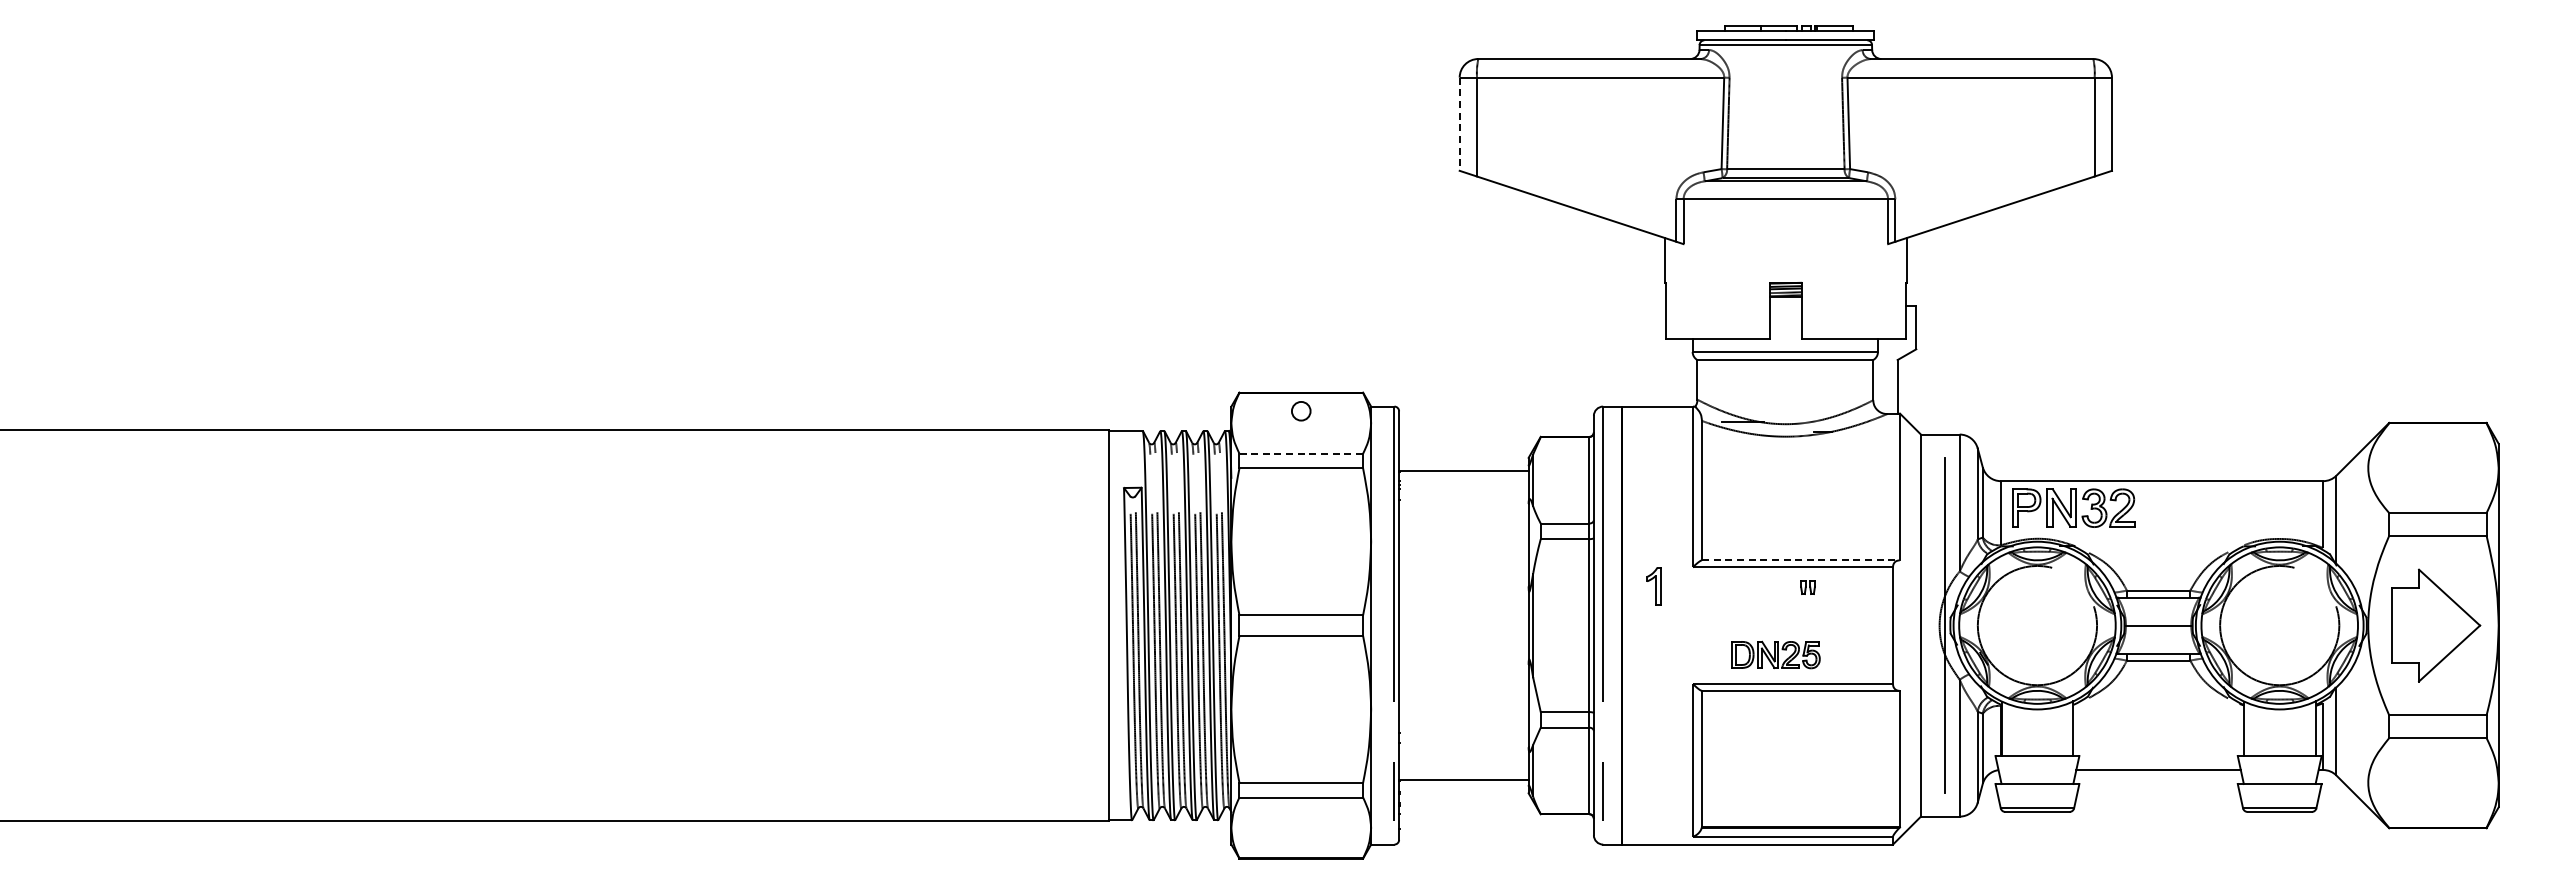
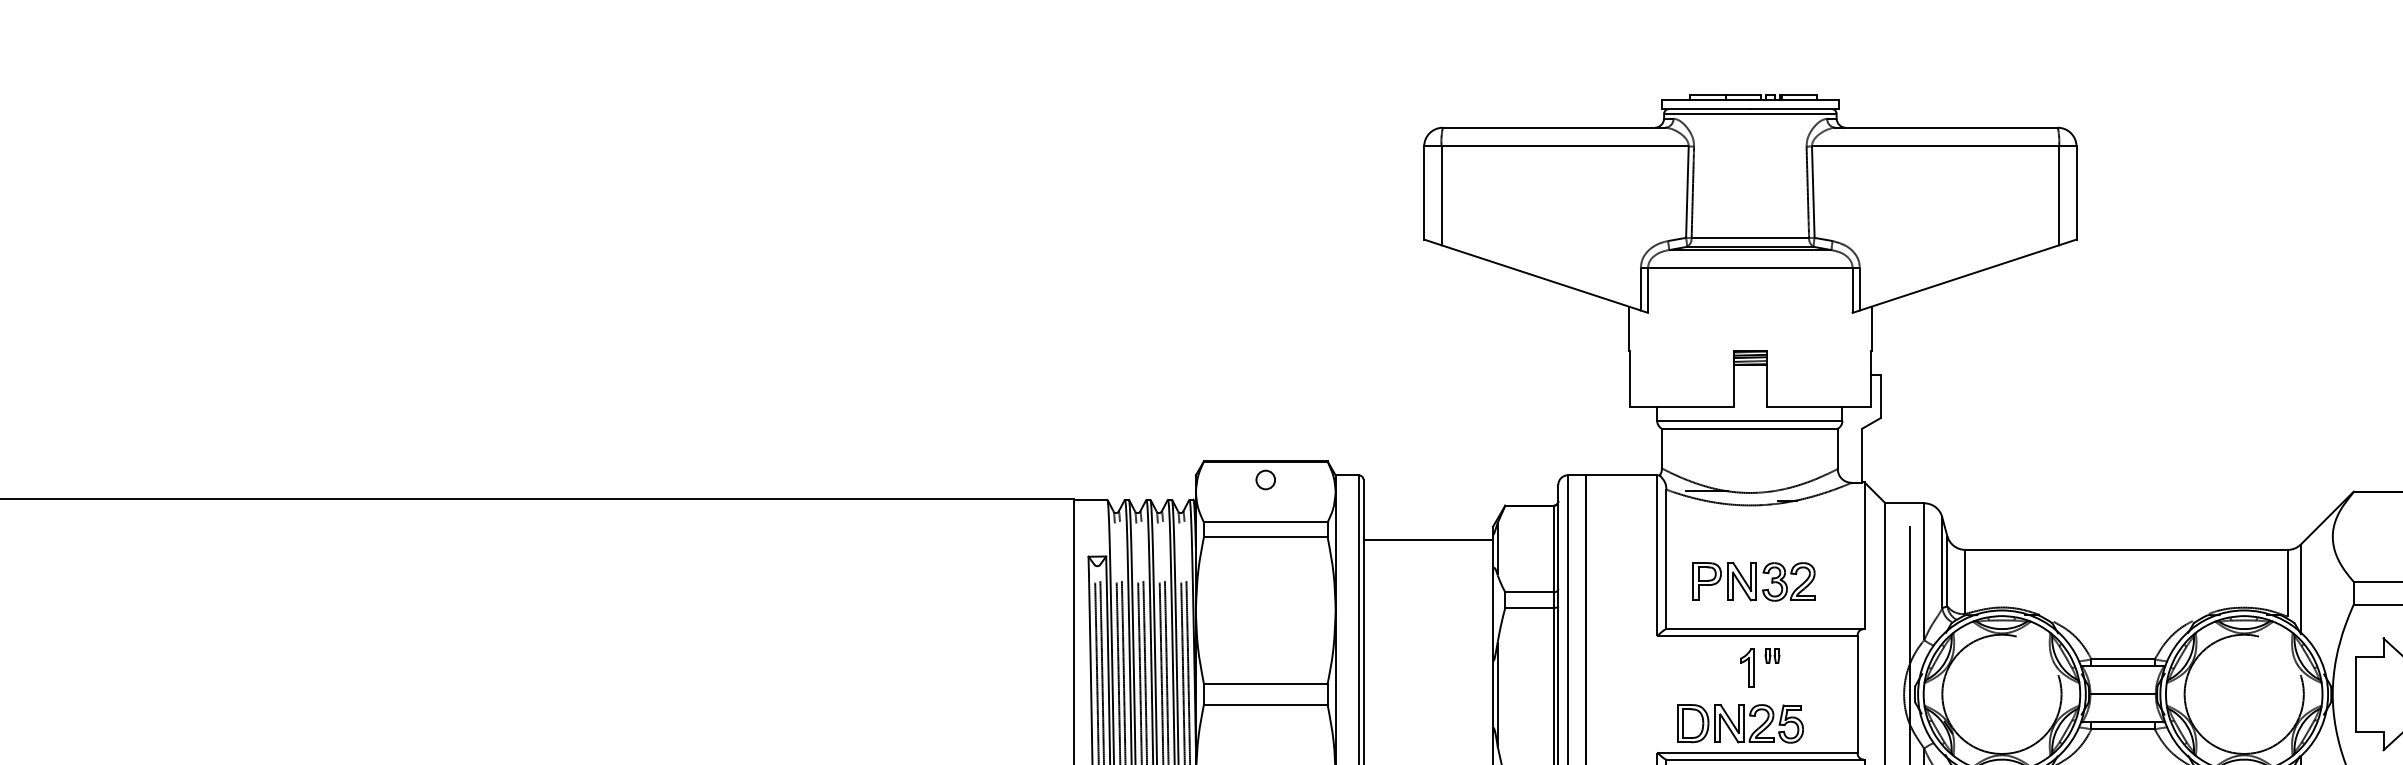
line: (1459, 124) -> (1424, 193), dashed -> solid
line: (1301, 453) -> (1266, 522), dashed -> solid
part: (2073, 507) -> (1754, 581), moved
line: (1800, 560) -> (1765, 629), dashed -> solid
part: (1653, 586) -> (1747, 668), moved
part: (1775, 654) -> (1740, 723), size x1.43

